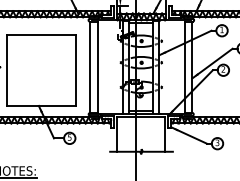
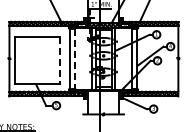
line: (97, 66) -> (74, 58), solid -> dashed
line: (75, 71) -> (60, 61), solid -> dashed

